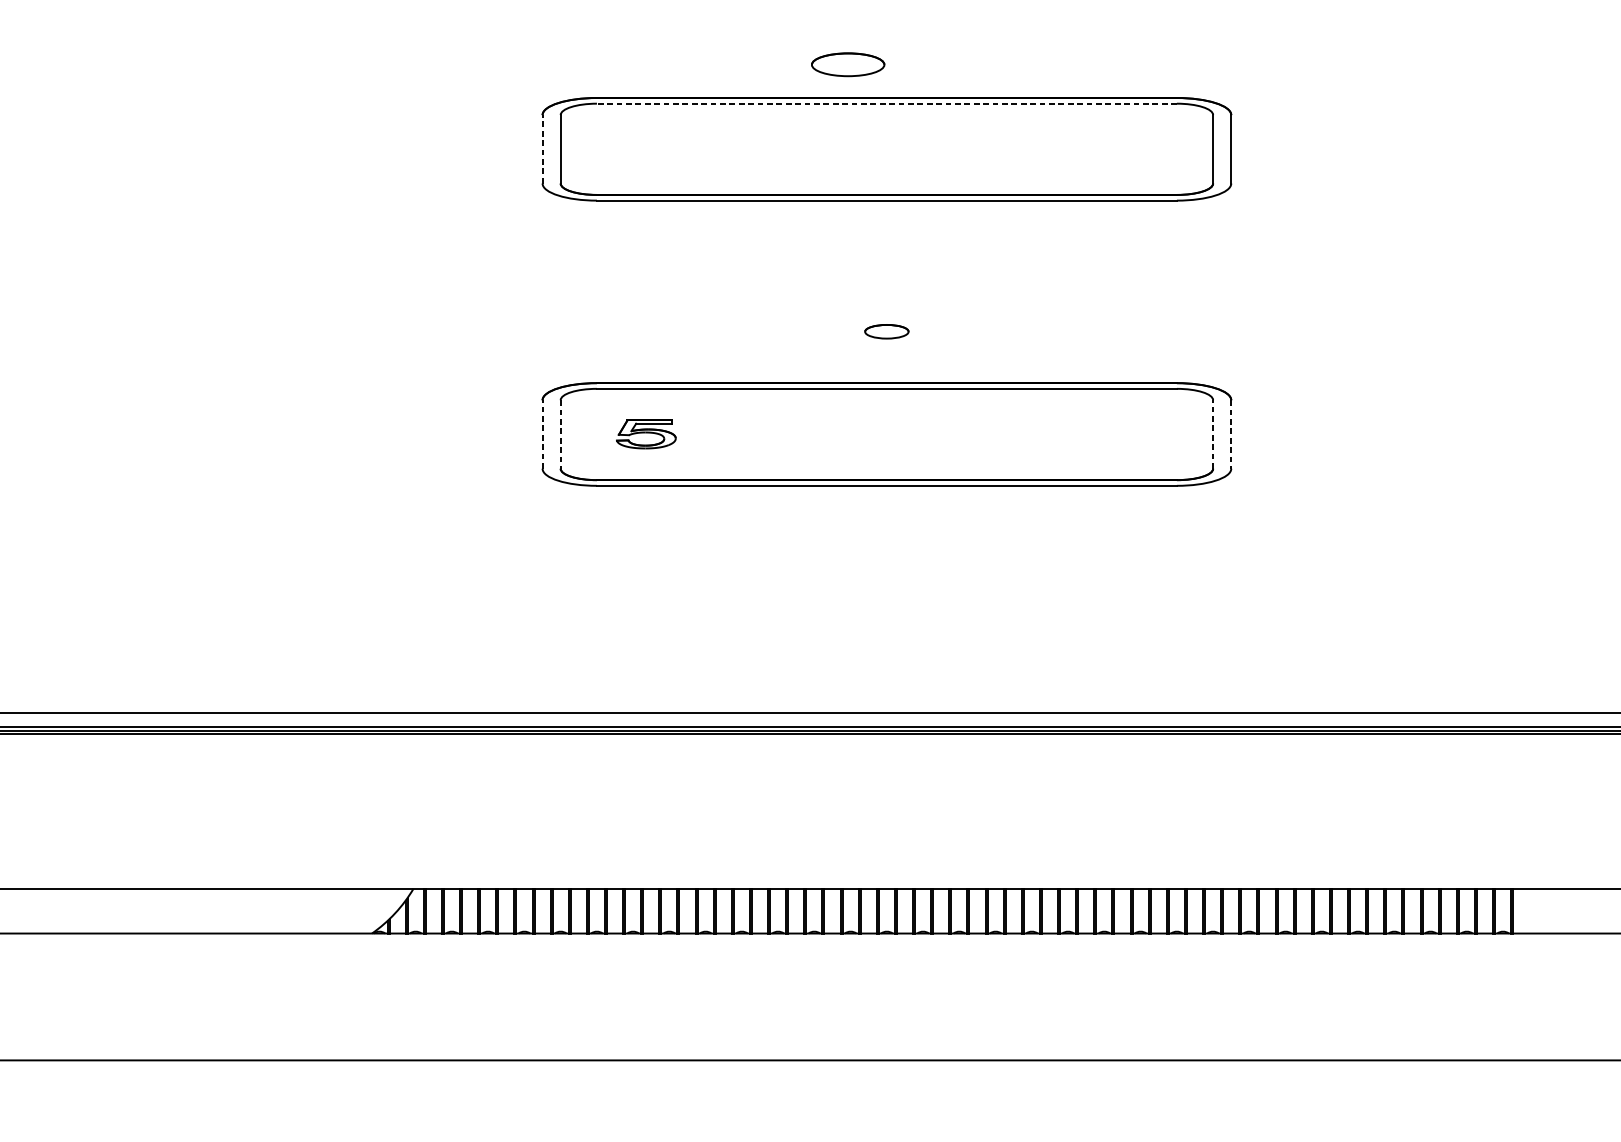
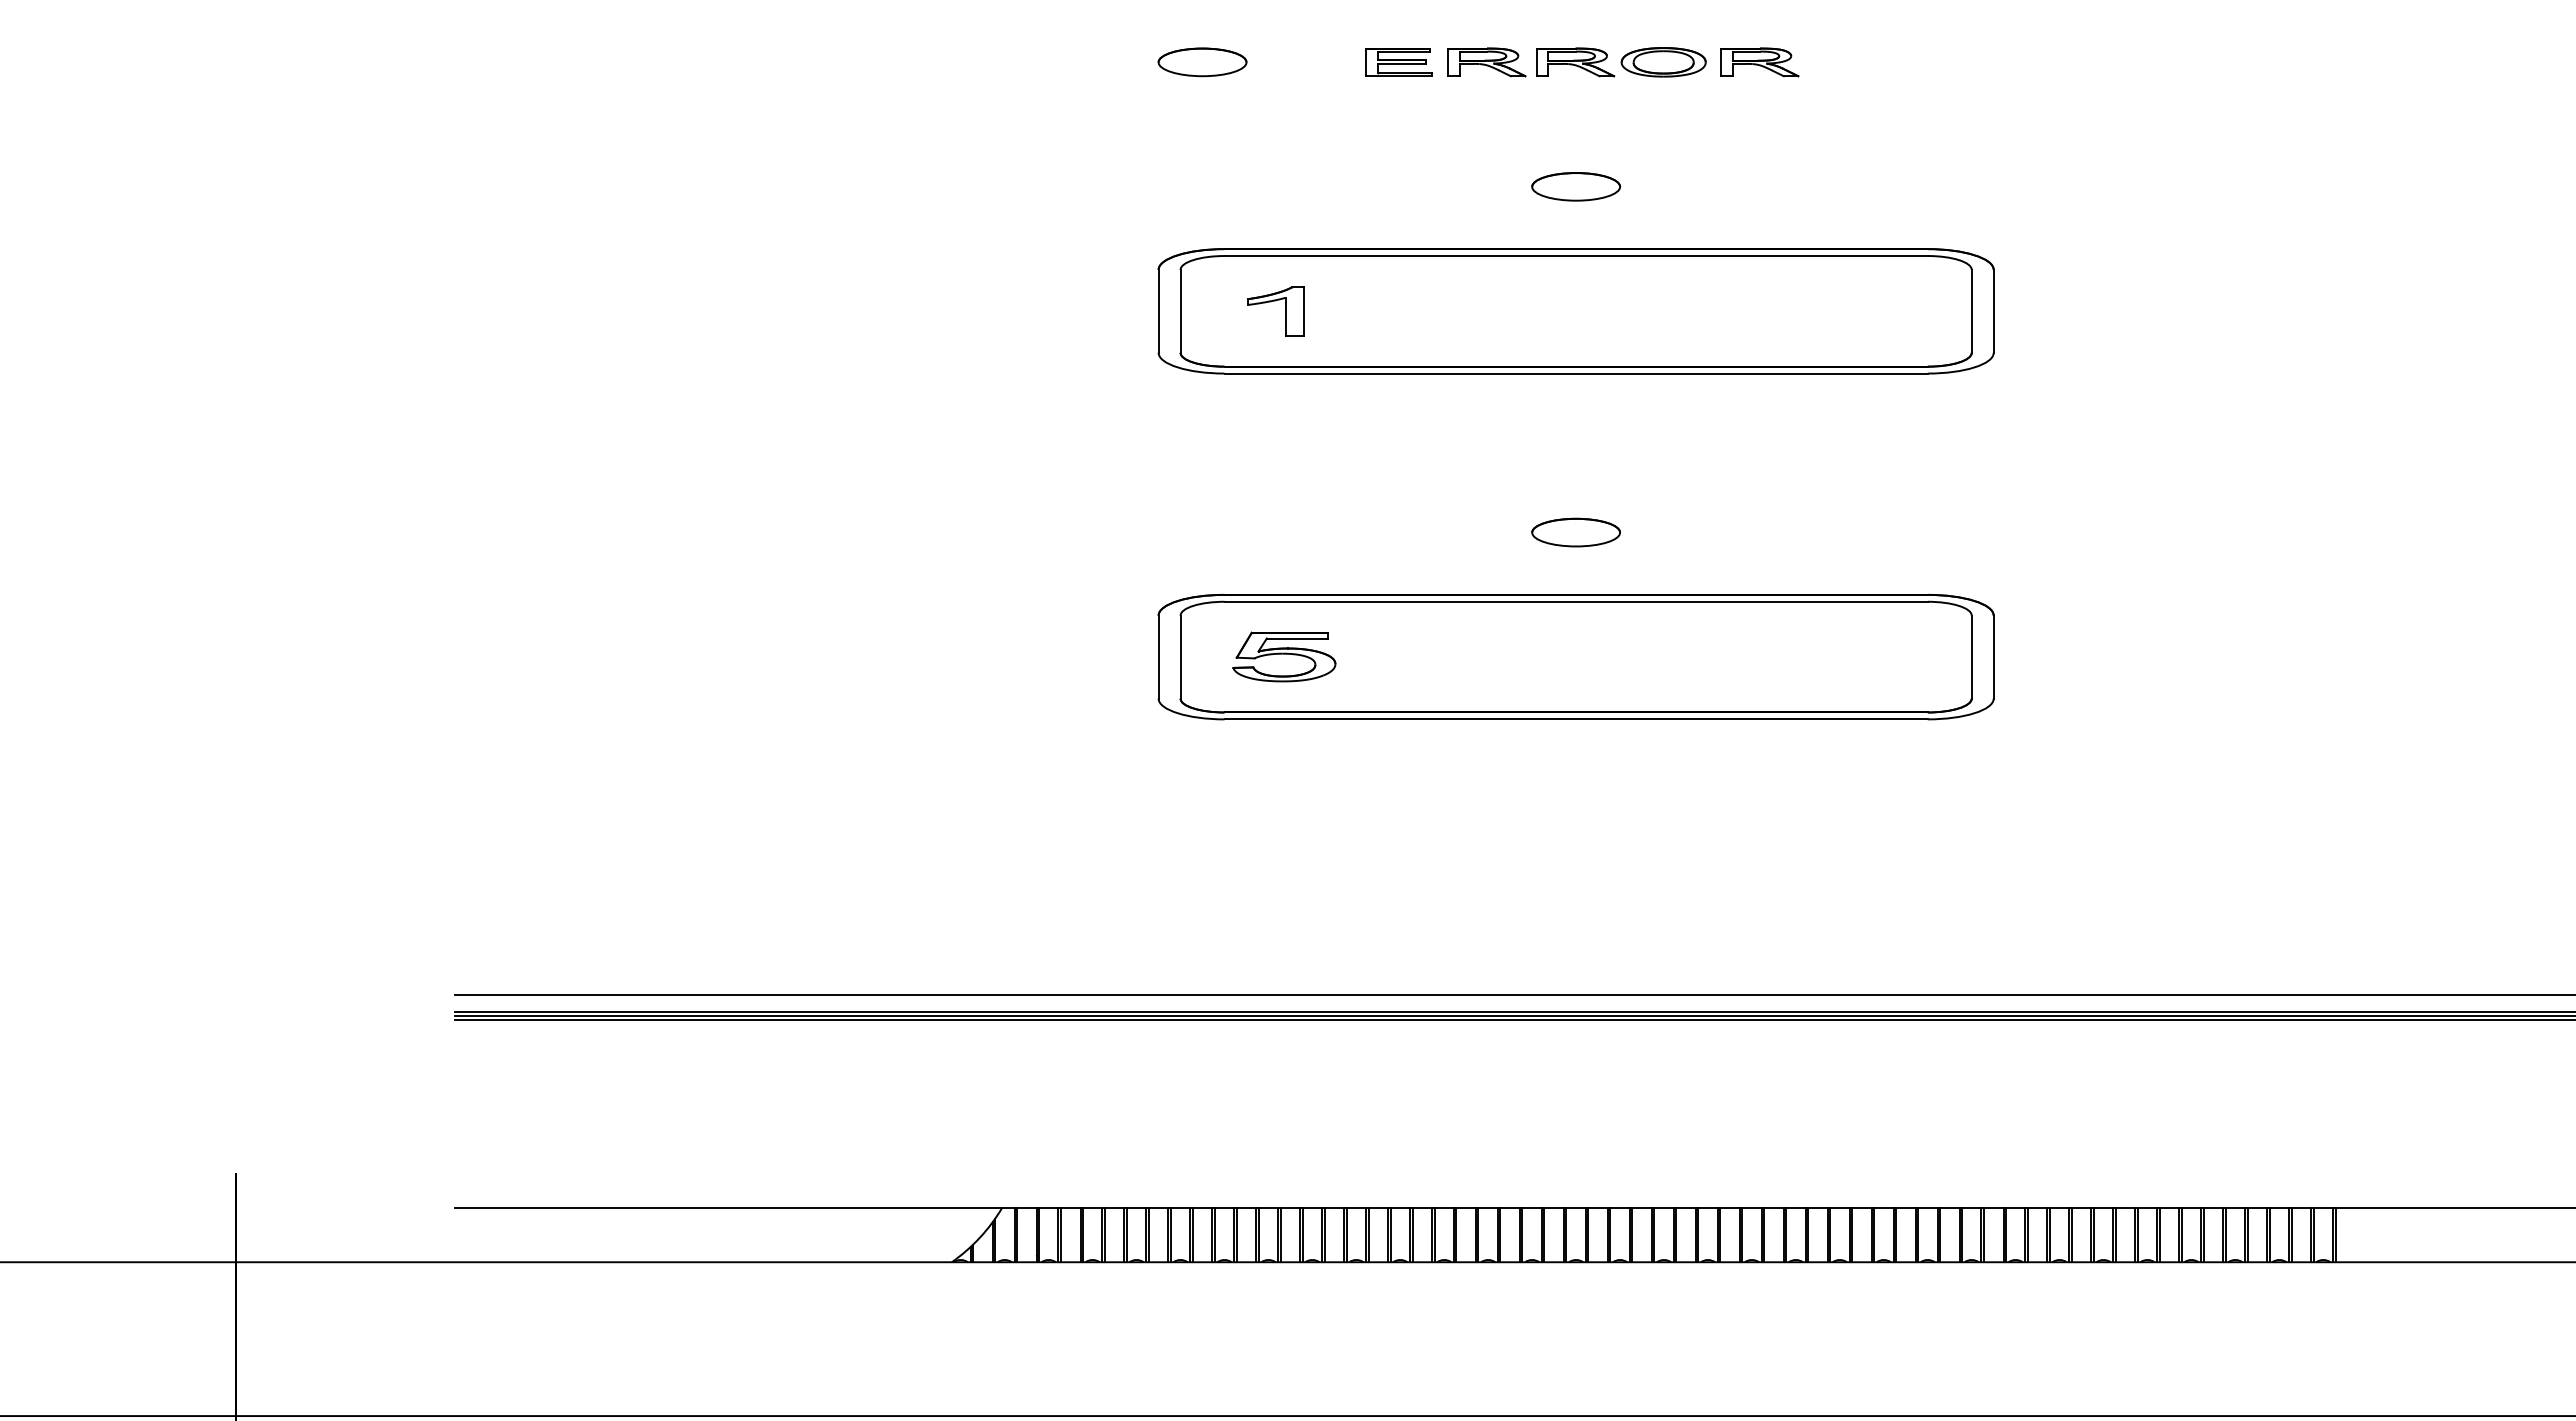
part: (847, 64) -> (1575, 186), moved
line: (887, 104) -> (1576, 256), dashed -> solid
part: (638, 141) -> (1275, 301), added
line: (542, 148) -> (1158, 310), dashed -> solid
part: (886, 331) -> (1575, 532), size x1.67
part: (646, 433) -> (1284, 656), size x1.43
line: (542, 434) -> (1158, 657), dashed -> solid
line: (560, 434) -> (1180, 657), dashed -> solid
line: (1212, 434) -> (1971, 657), dashed -> solid
line: (1231, 434) -> (1993, 657), dashed -> solid

